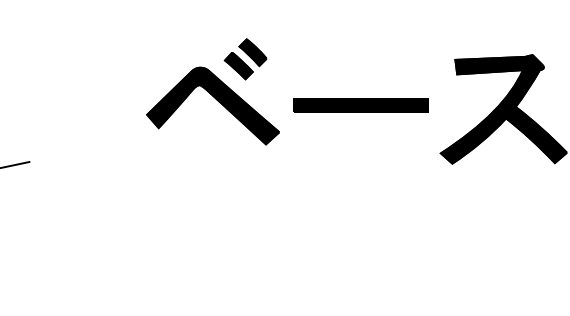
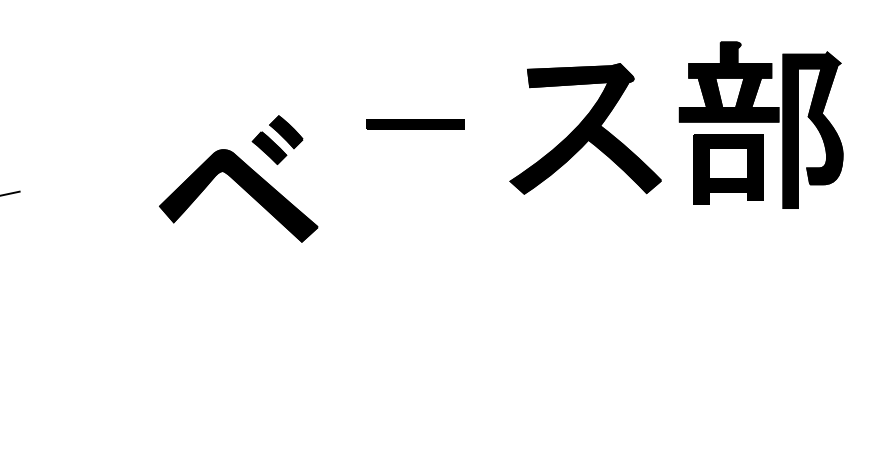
part: (212, 91) -> (238, 178), moved
part: (361, 105) -> (415, 124), size x0.6

